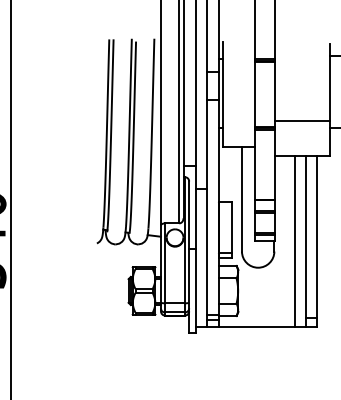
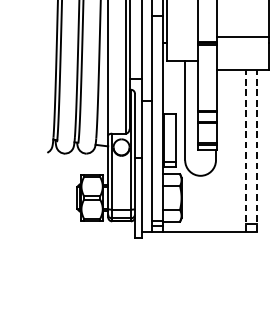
line: (294, 241) -> (235, 150), removed
line: (306, 241) -> (246, 150), solid -> dashed
line: (317, 241) -> (256, 150), solid -> dashed

